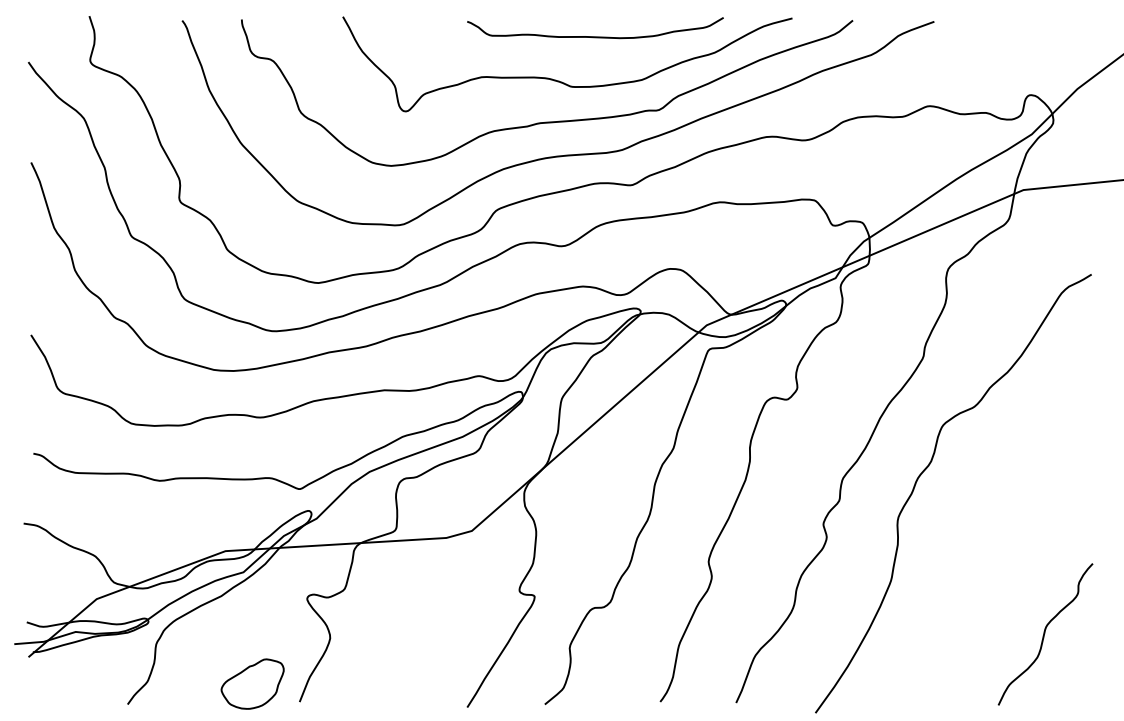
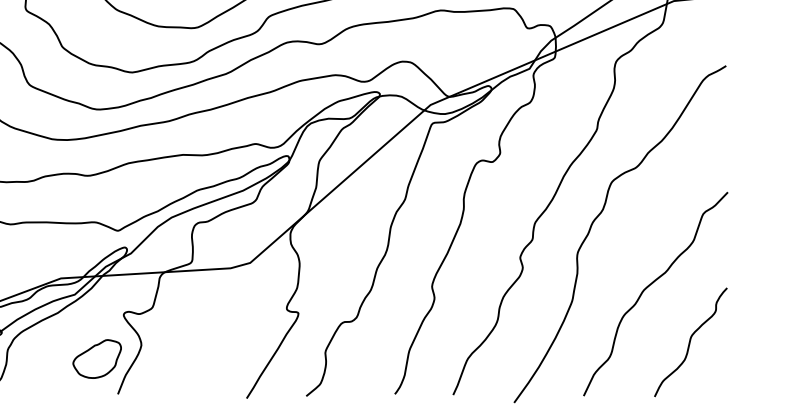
curve: (990, 562) -> (648, 287), added
part: (252, 683) -> (97, 358), moved

